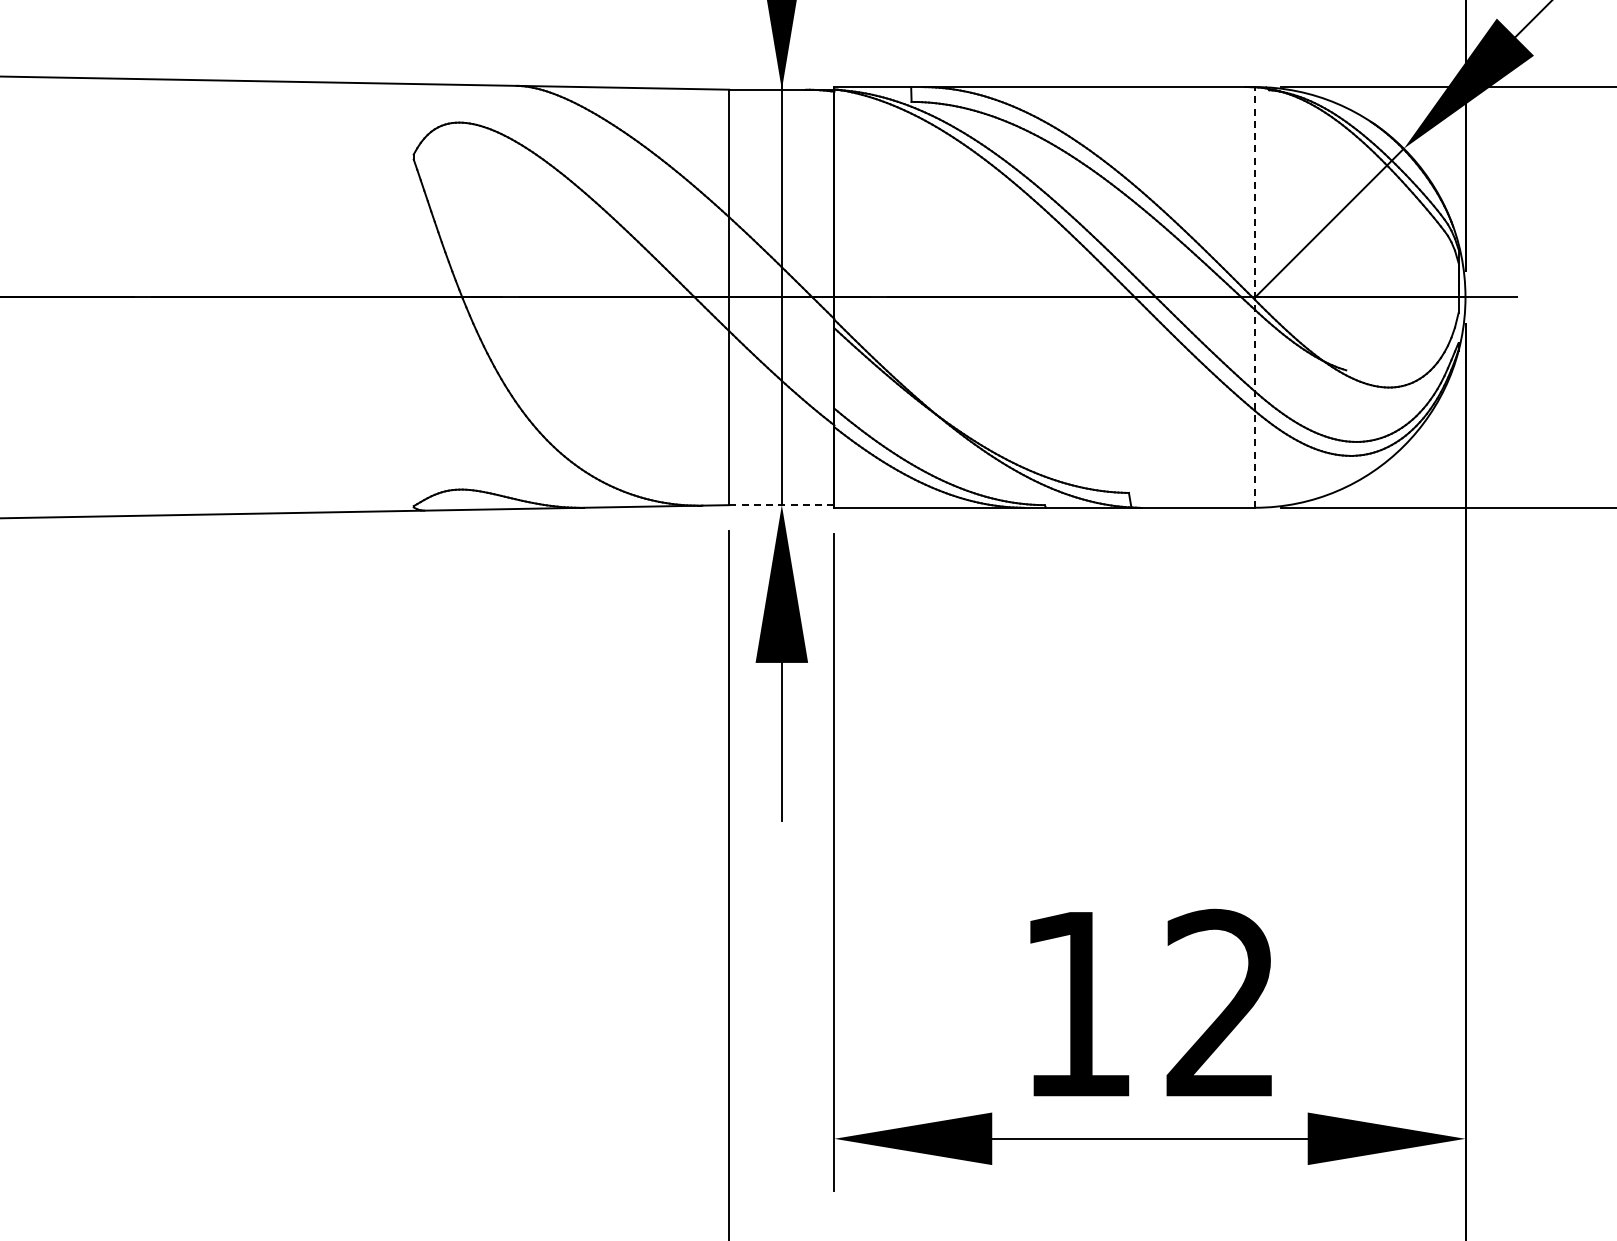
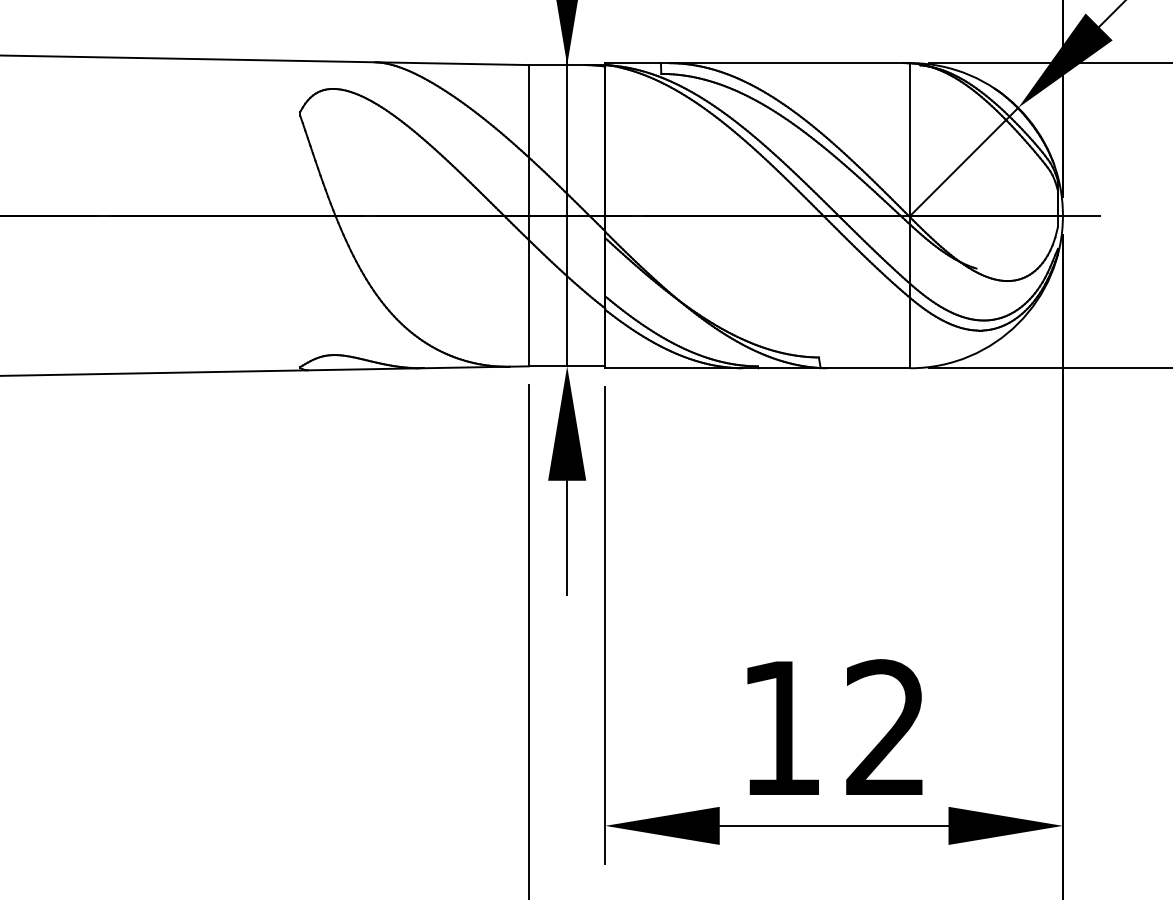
line: (1255, 296) -> (910, 215), dashed -> solid
line: (781, 505) -> (566, 366), dashed -> solid

